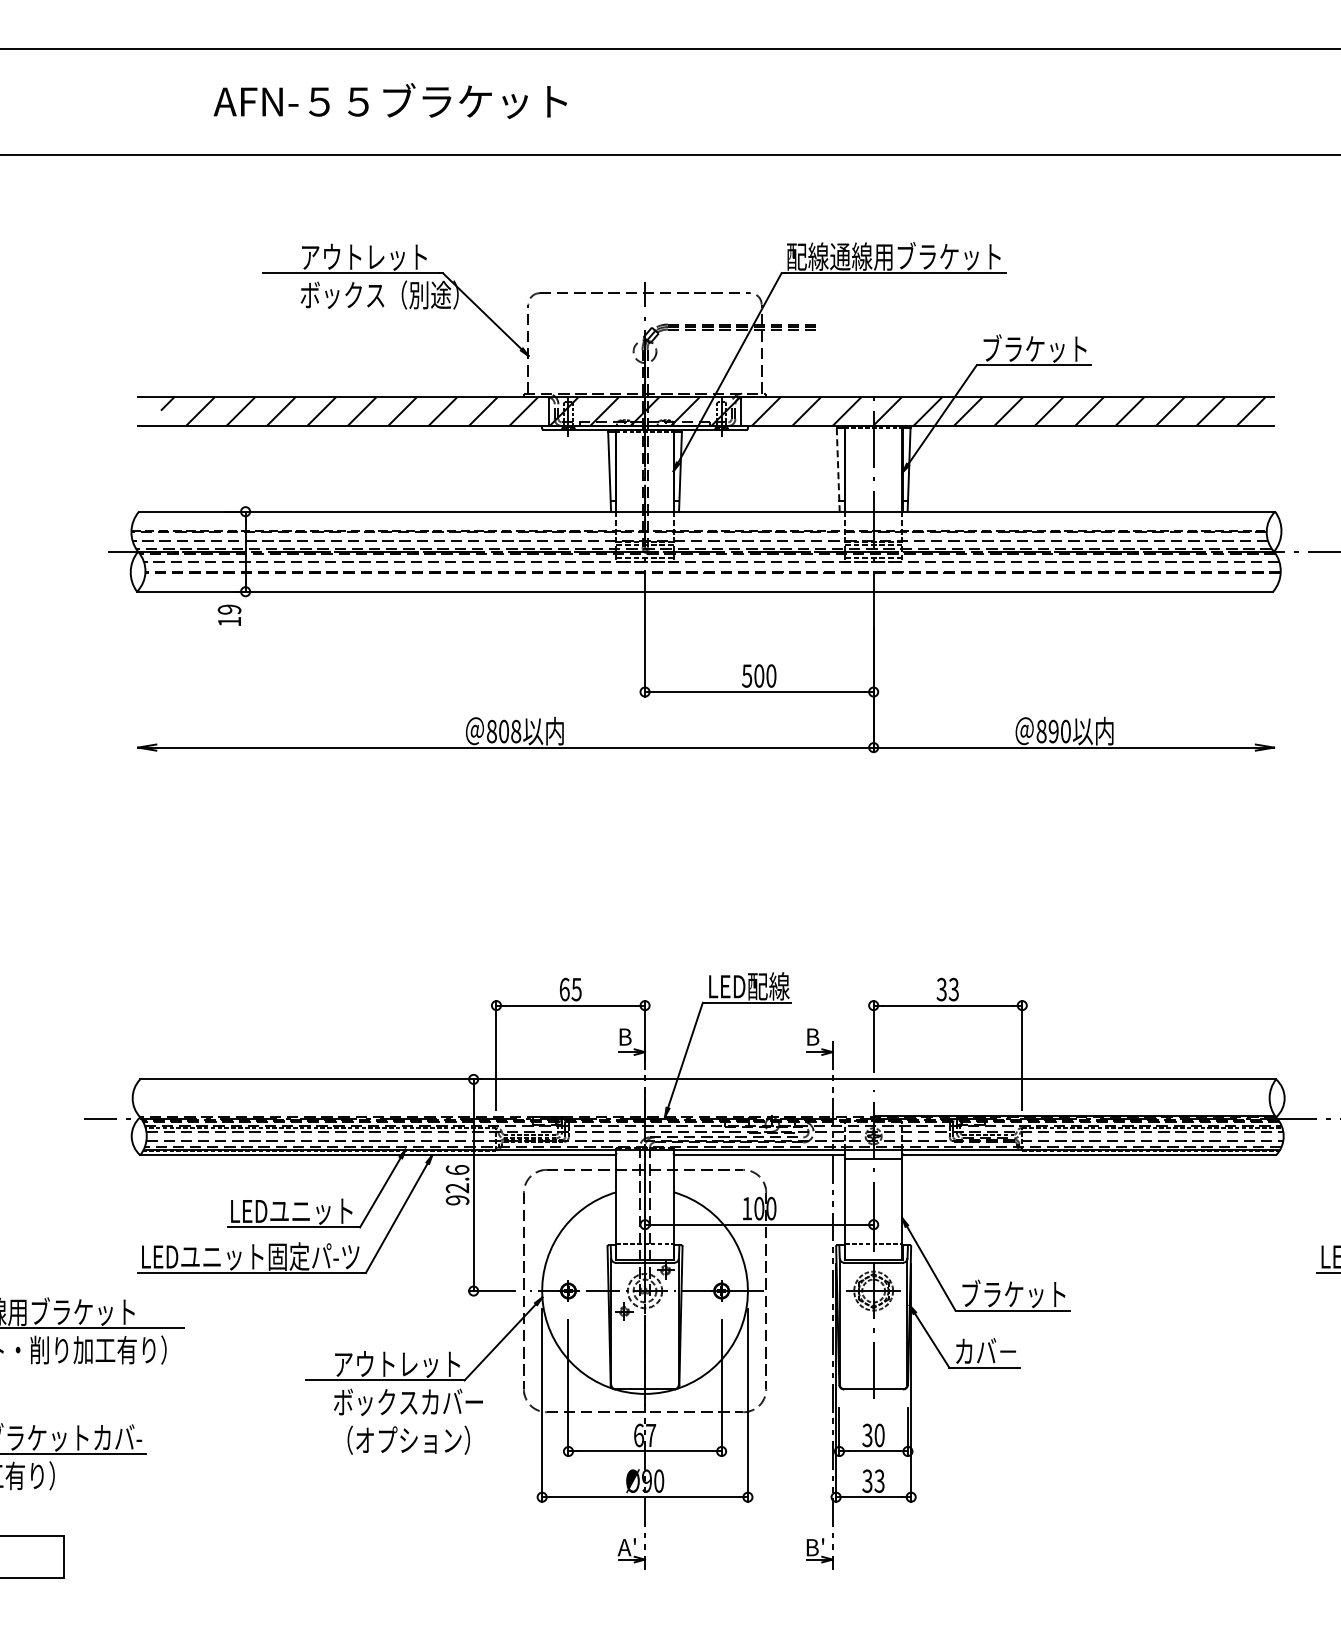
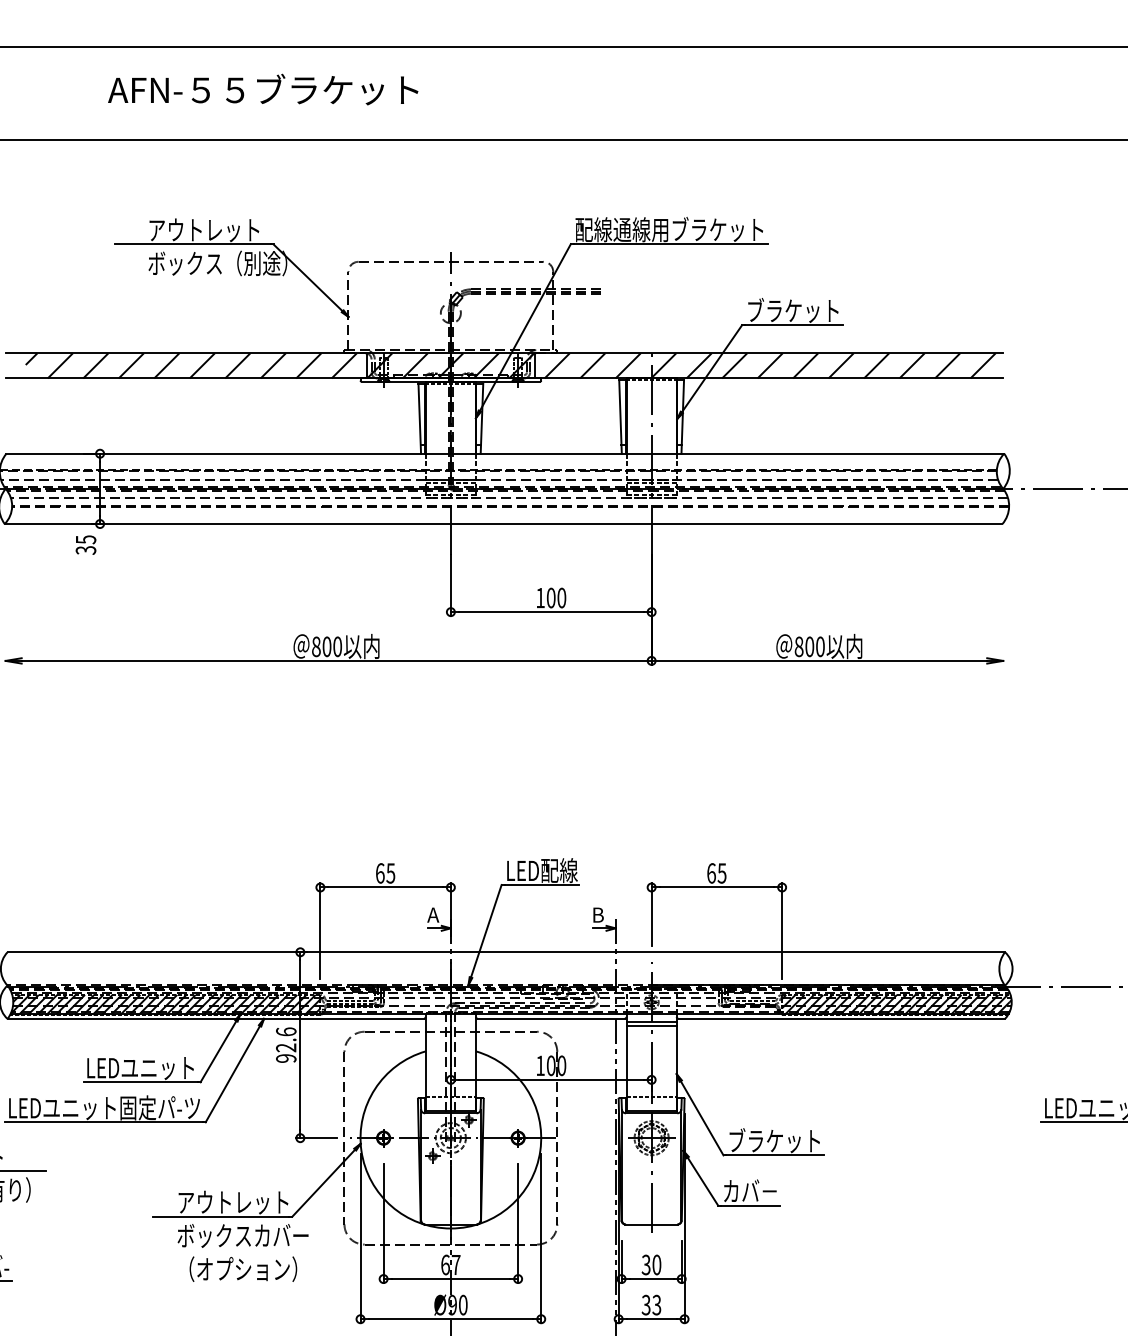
text: (389, 100) -> (262, 89), moved
line: (838, 469) -> (620, 416), dashed -> solid
text: (229, 615) -> (85, 544), 19 -> 35
text: (747, 675) -> (540, 597), 500 -> 100
text: (516, 731) -> (337, 646), 808 -> 800
text: (1053, 731) -> (809, 646), 890 -> 800
text: (947, 989) -> (716, 873), 33 -> 65
text: (624, 1036) -> (432, 914), B -> A
hatch: (319, 1138) -> (164, 1004), added
hatch: (1152, 1138) -> (896, 1004), added
line: (873, 1163) -> (651, 1026), added

